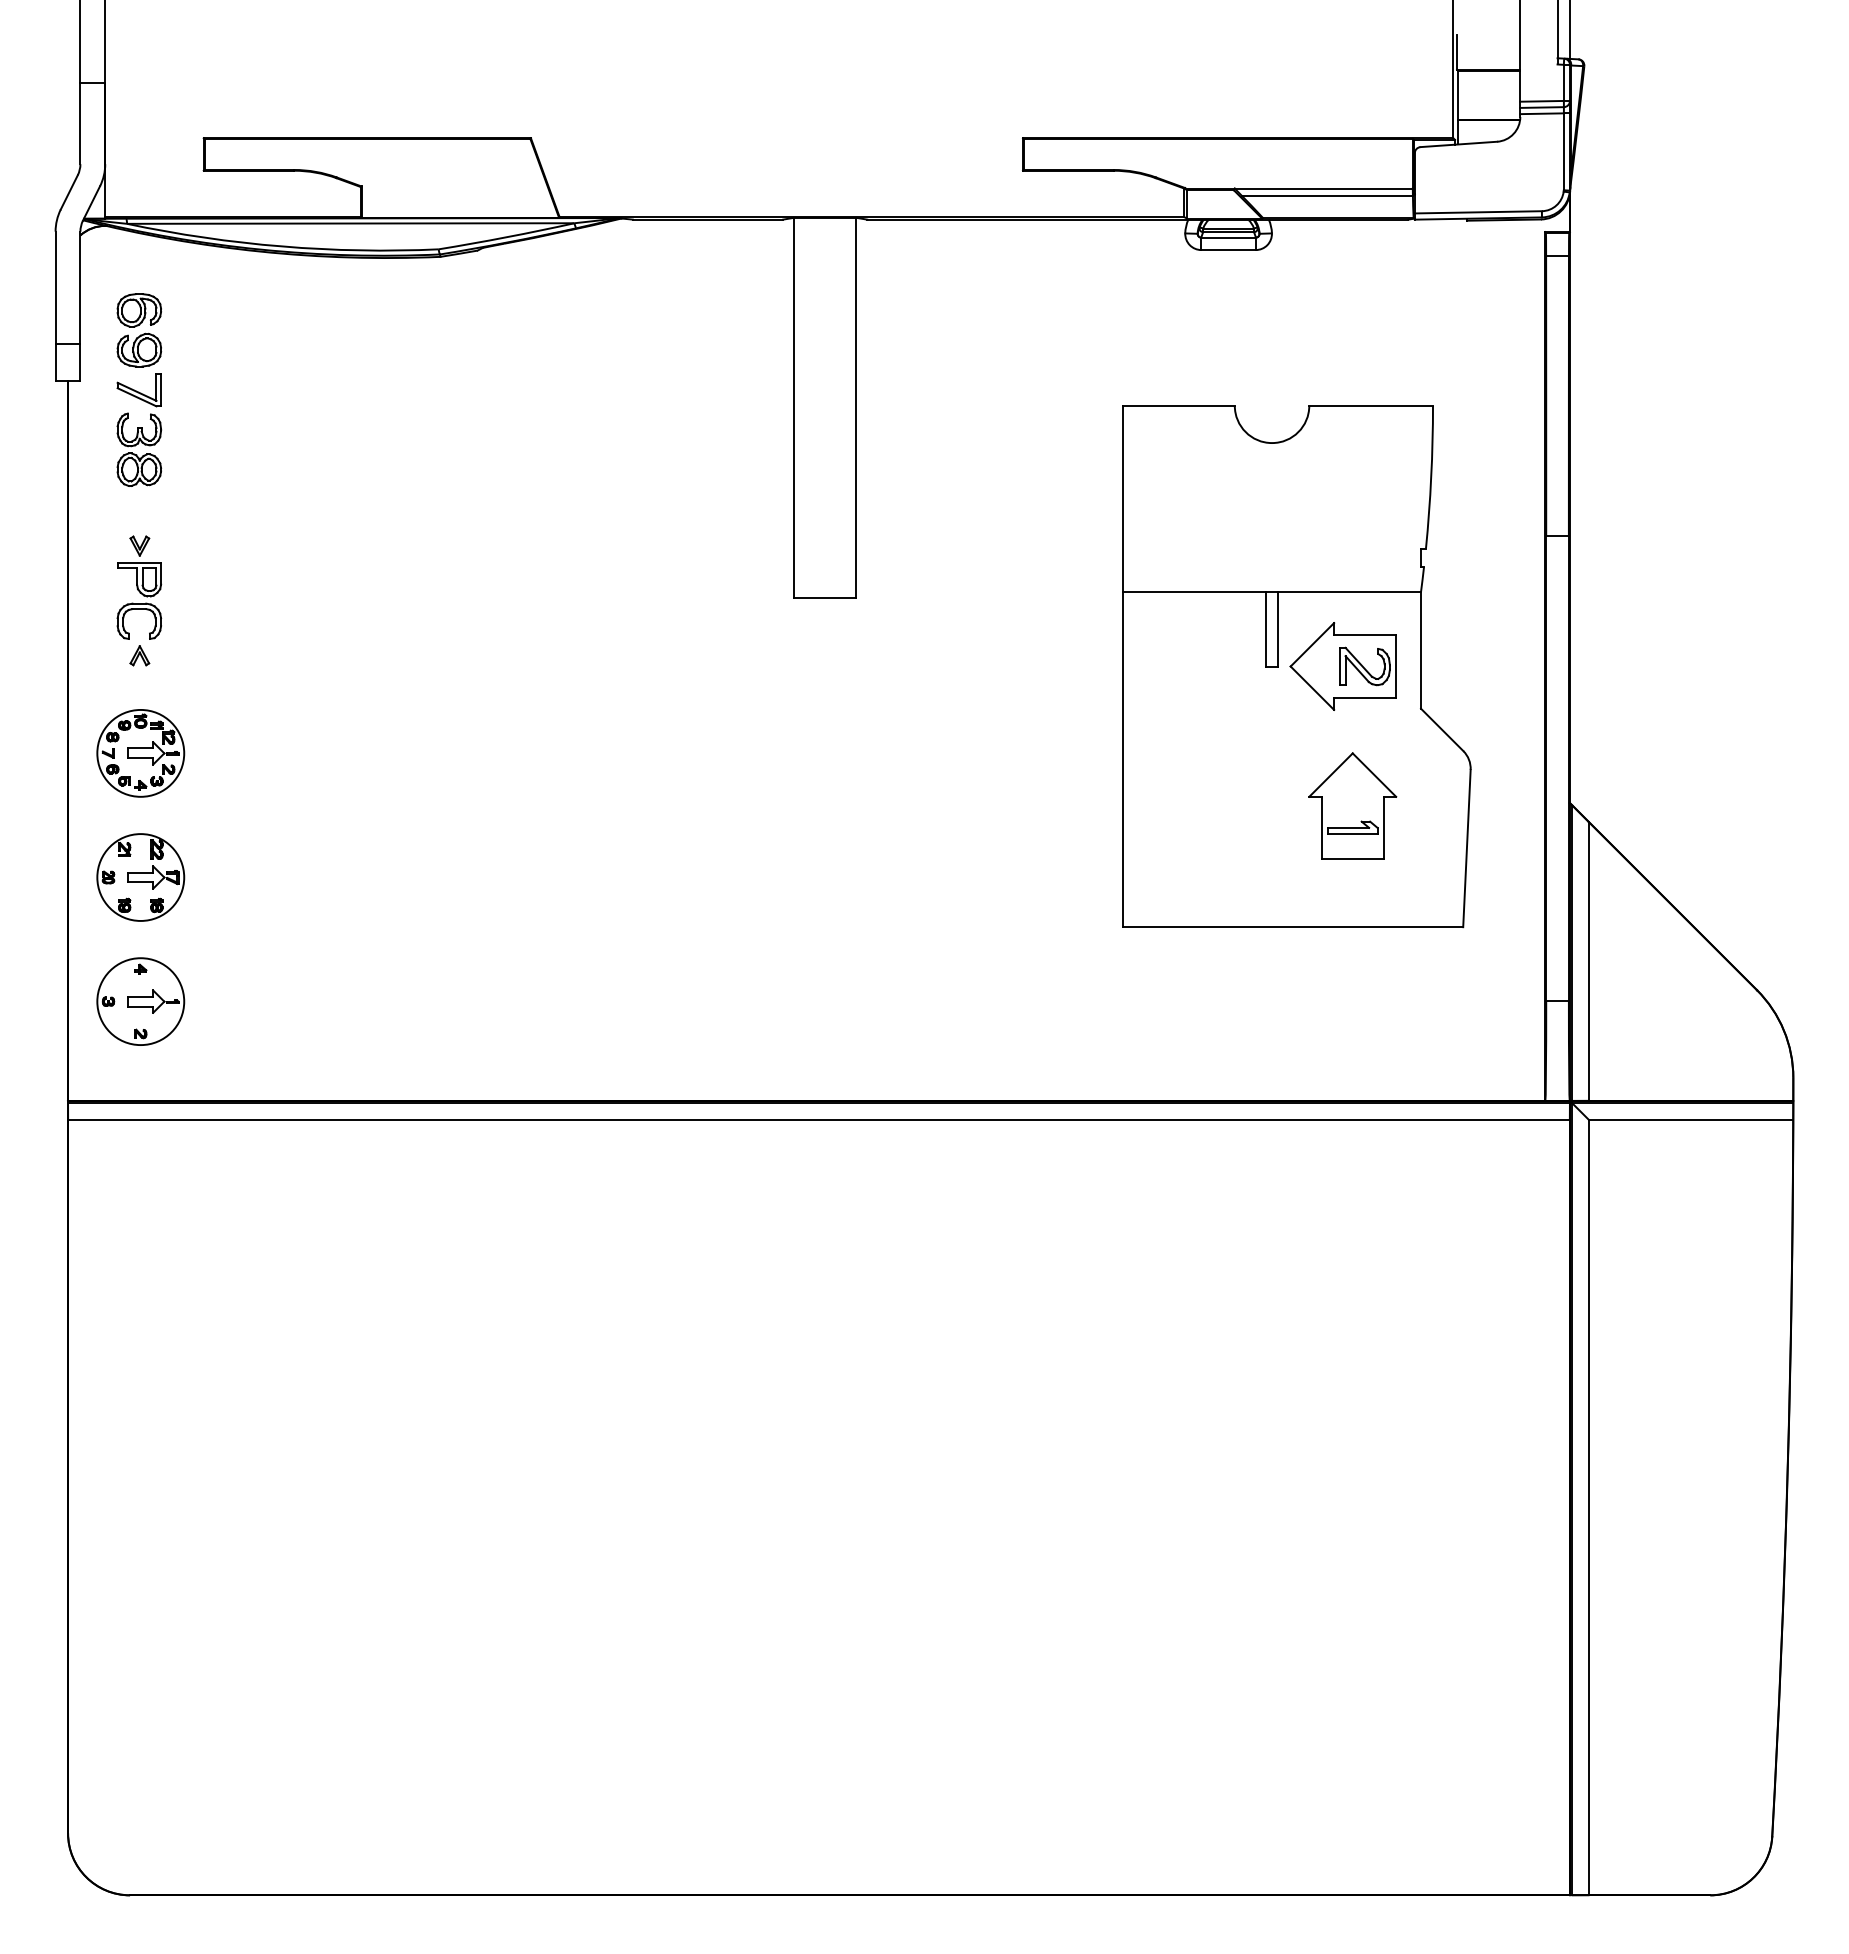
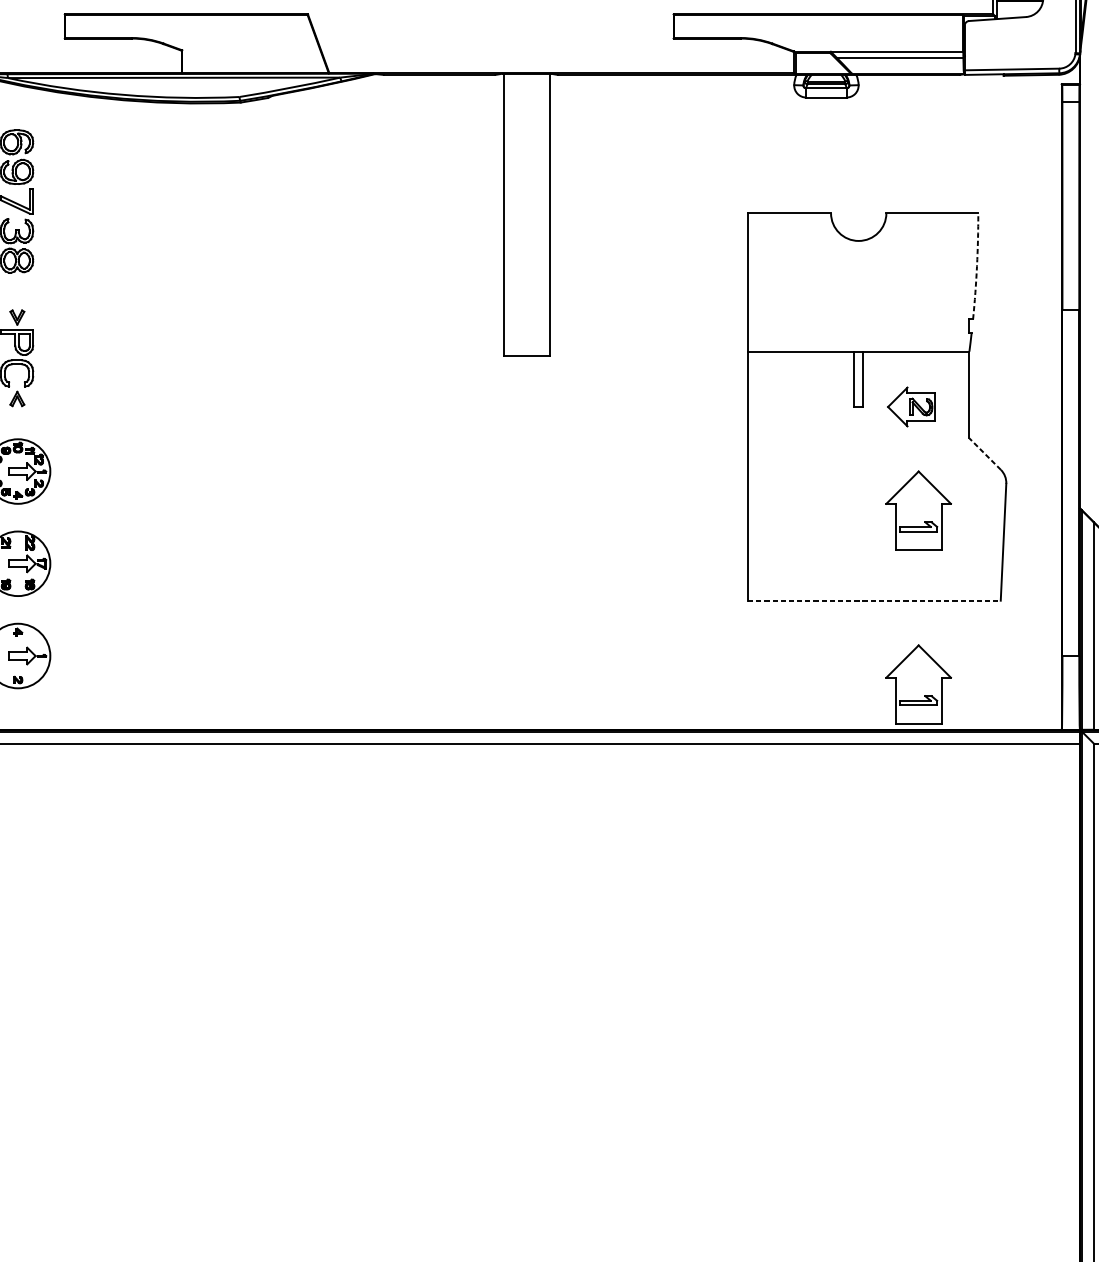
arc: (1431, 477) -> (977, 266), solid -> dashed
part: (1342, 666) -> (911, 406), size x0.6
line: (1442, 729) -> (985, 453), solid -> dashed
line: (1293, 927) -> (874, 600), solid -> dashed
part: (1352, 1039) -> (918, 684), added

